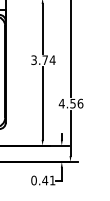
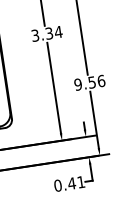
text: (44, 60) -> (48, 34), 3.74 -> 3.34
text: (61, 103) -> (77, 84), 4.56 -> 9.56

